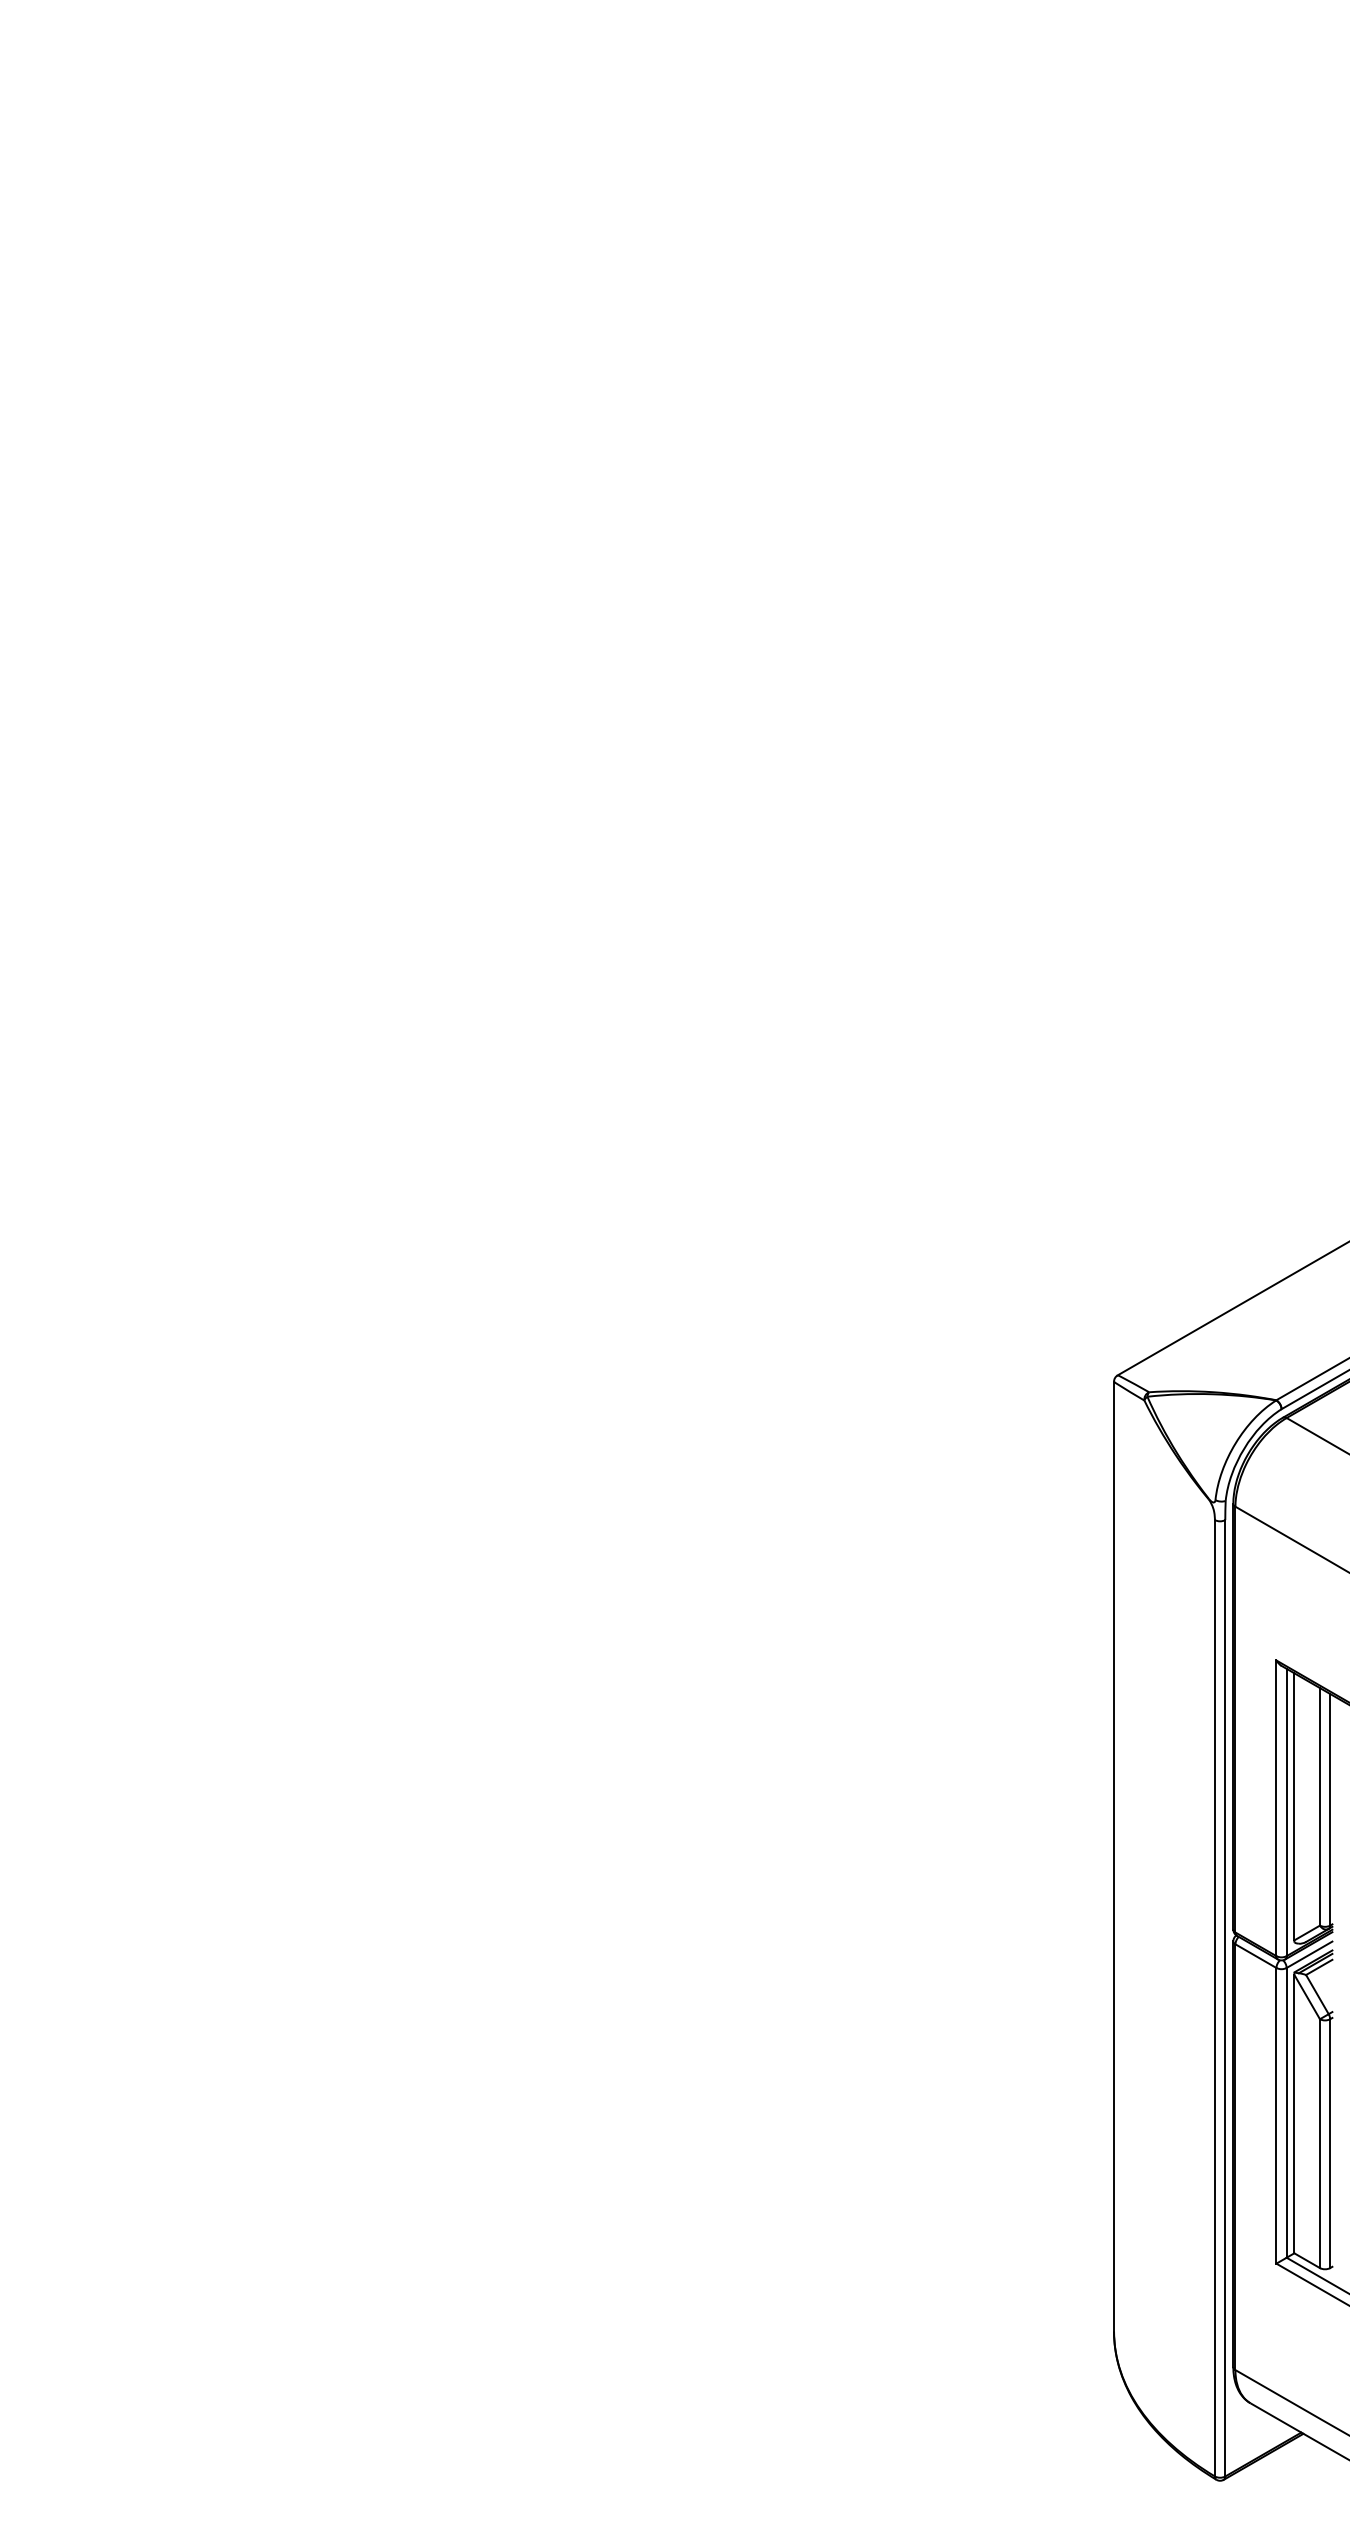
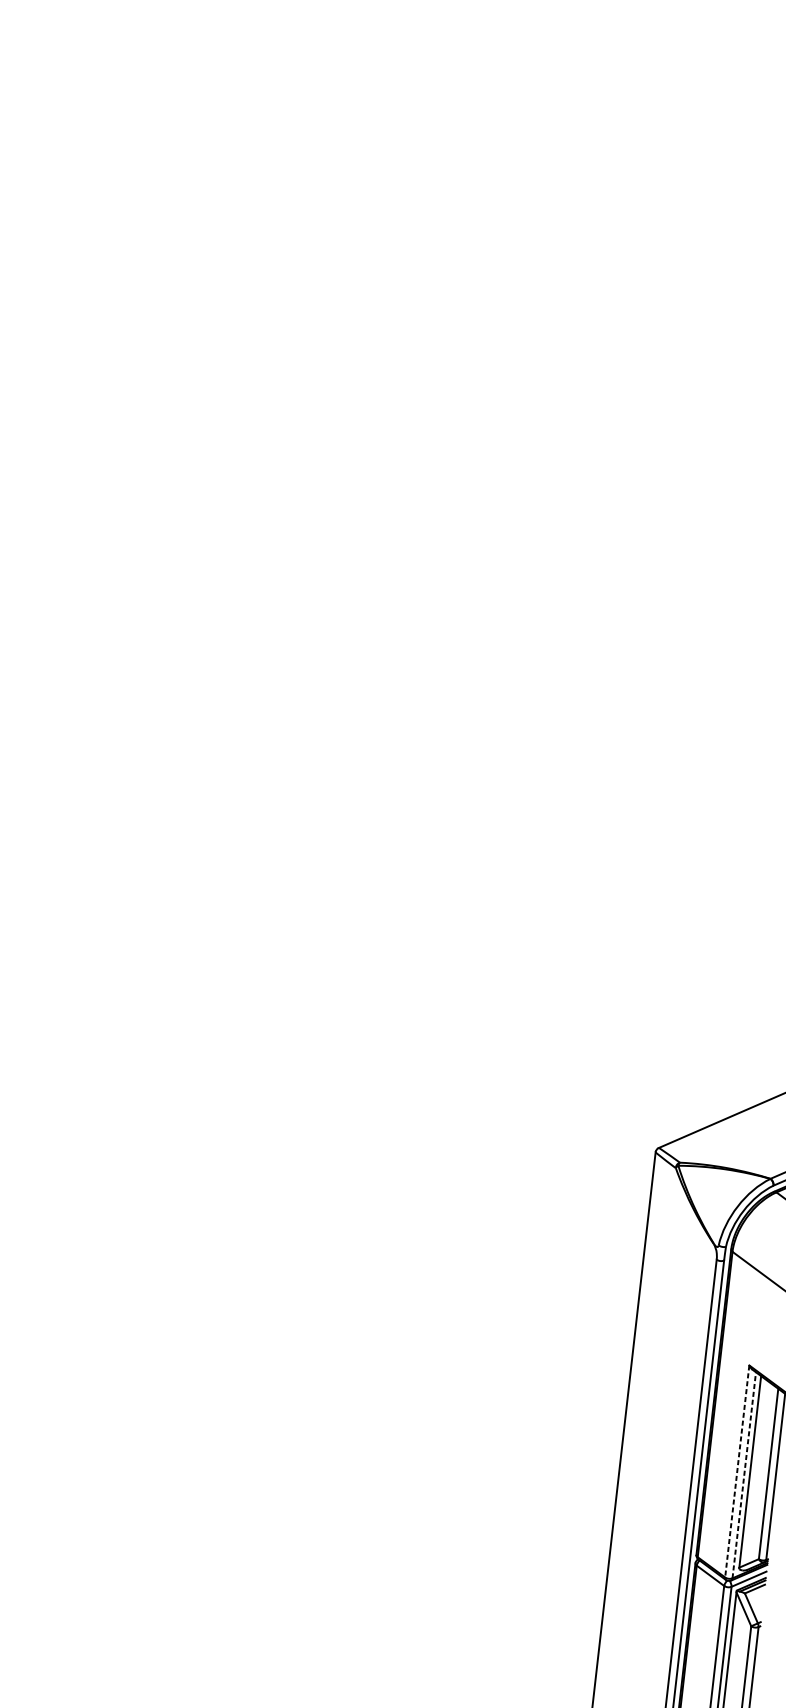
line: (1276, 1808) -> (737, 1471), solid -> dashed
line: (1286, 1812) -> (744, 1475), solid -> dashed

